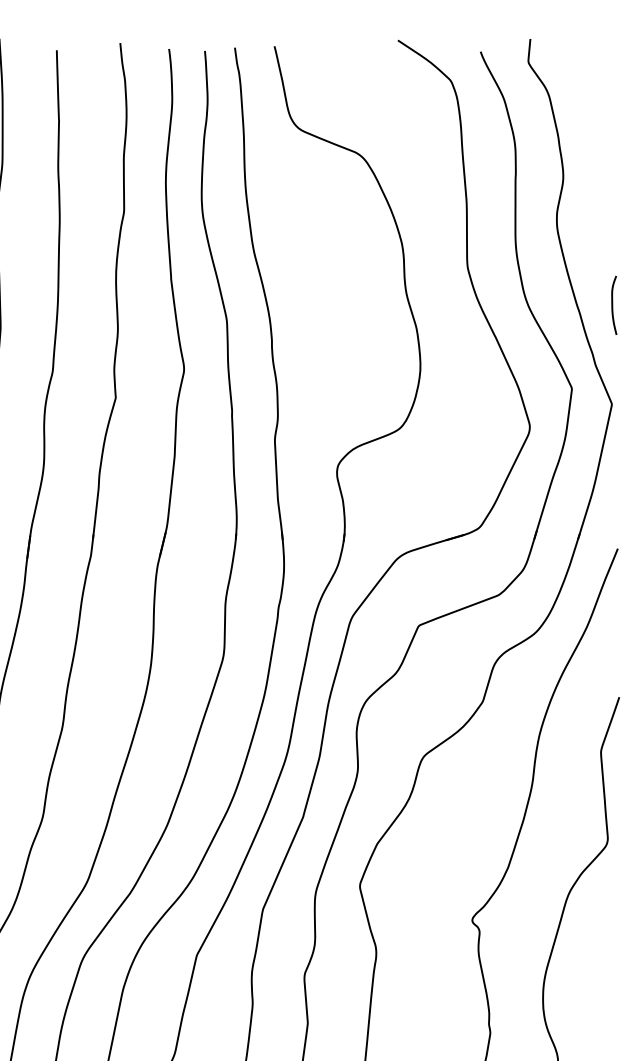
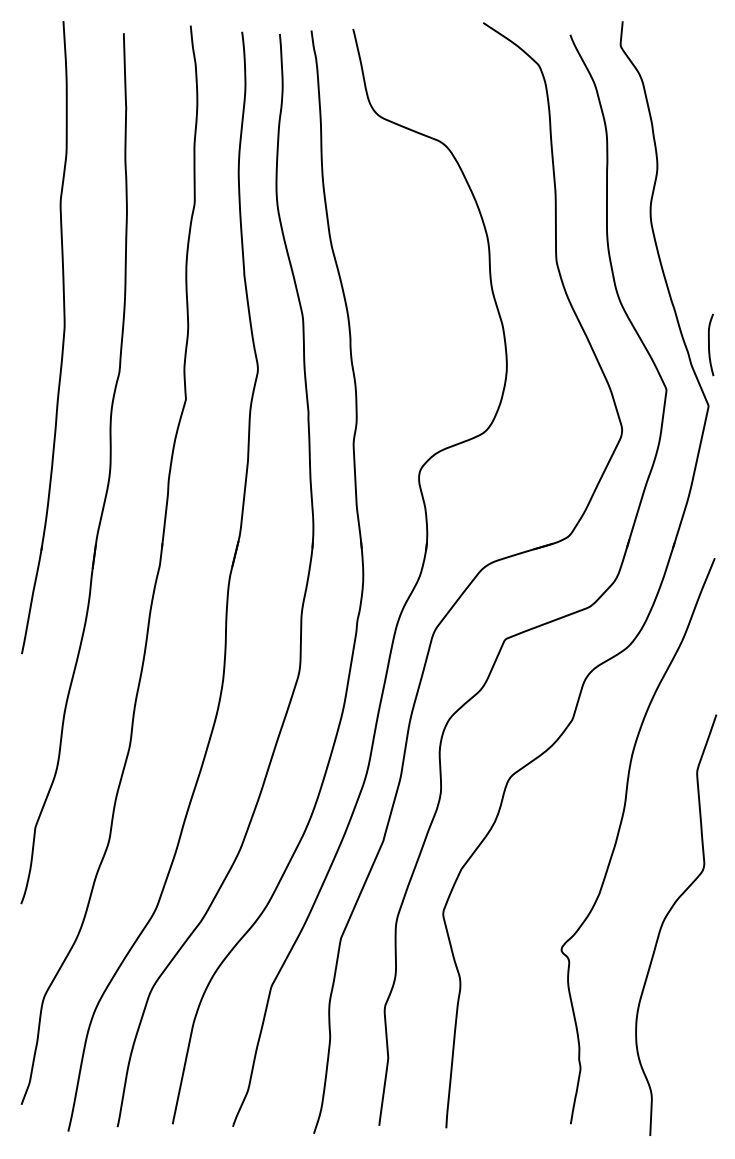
curve: (612, 304) -> (709, 344), moved

